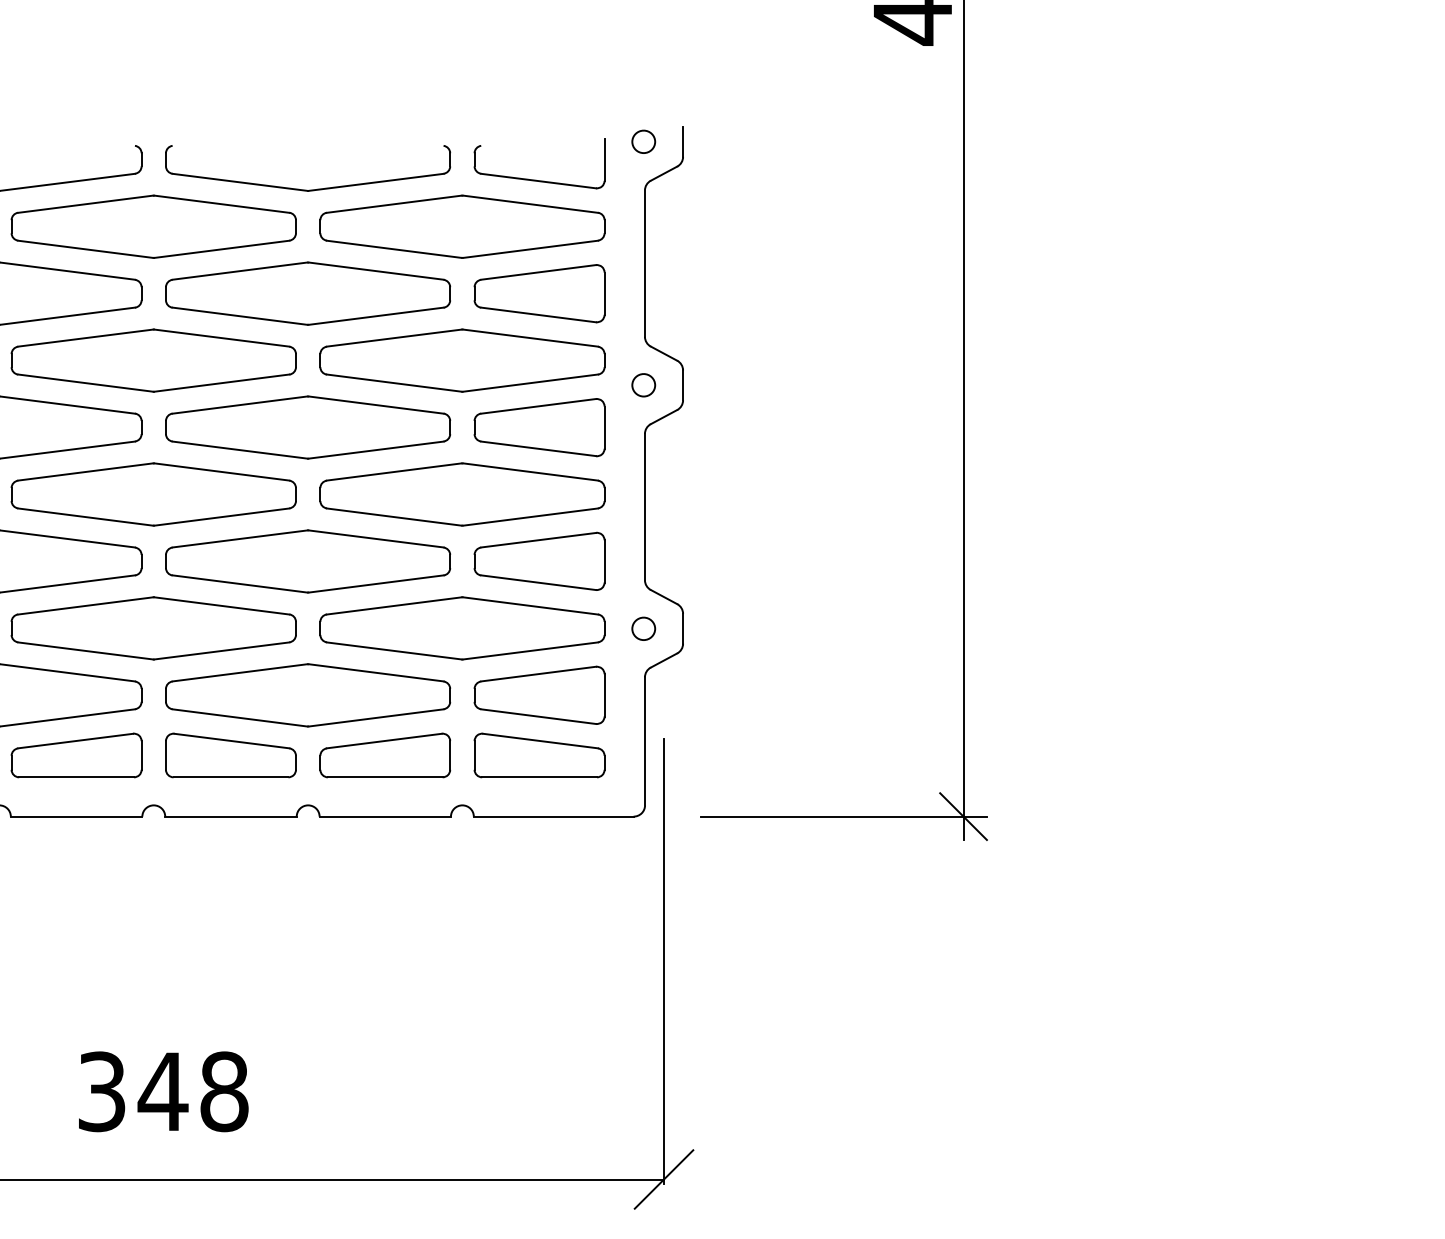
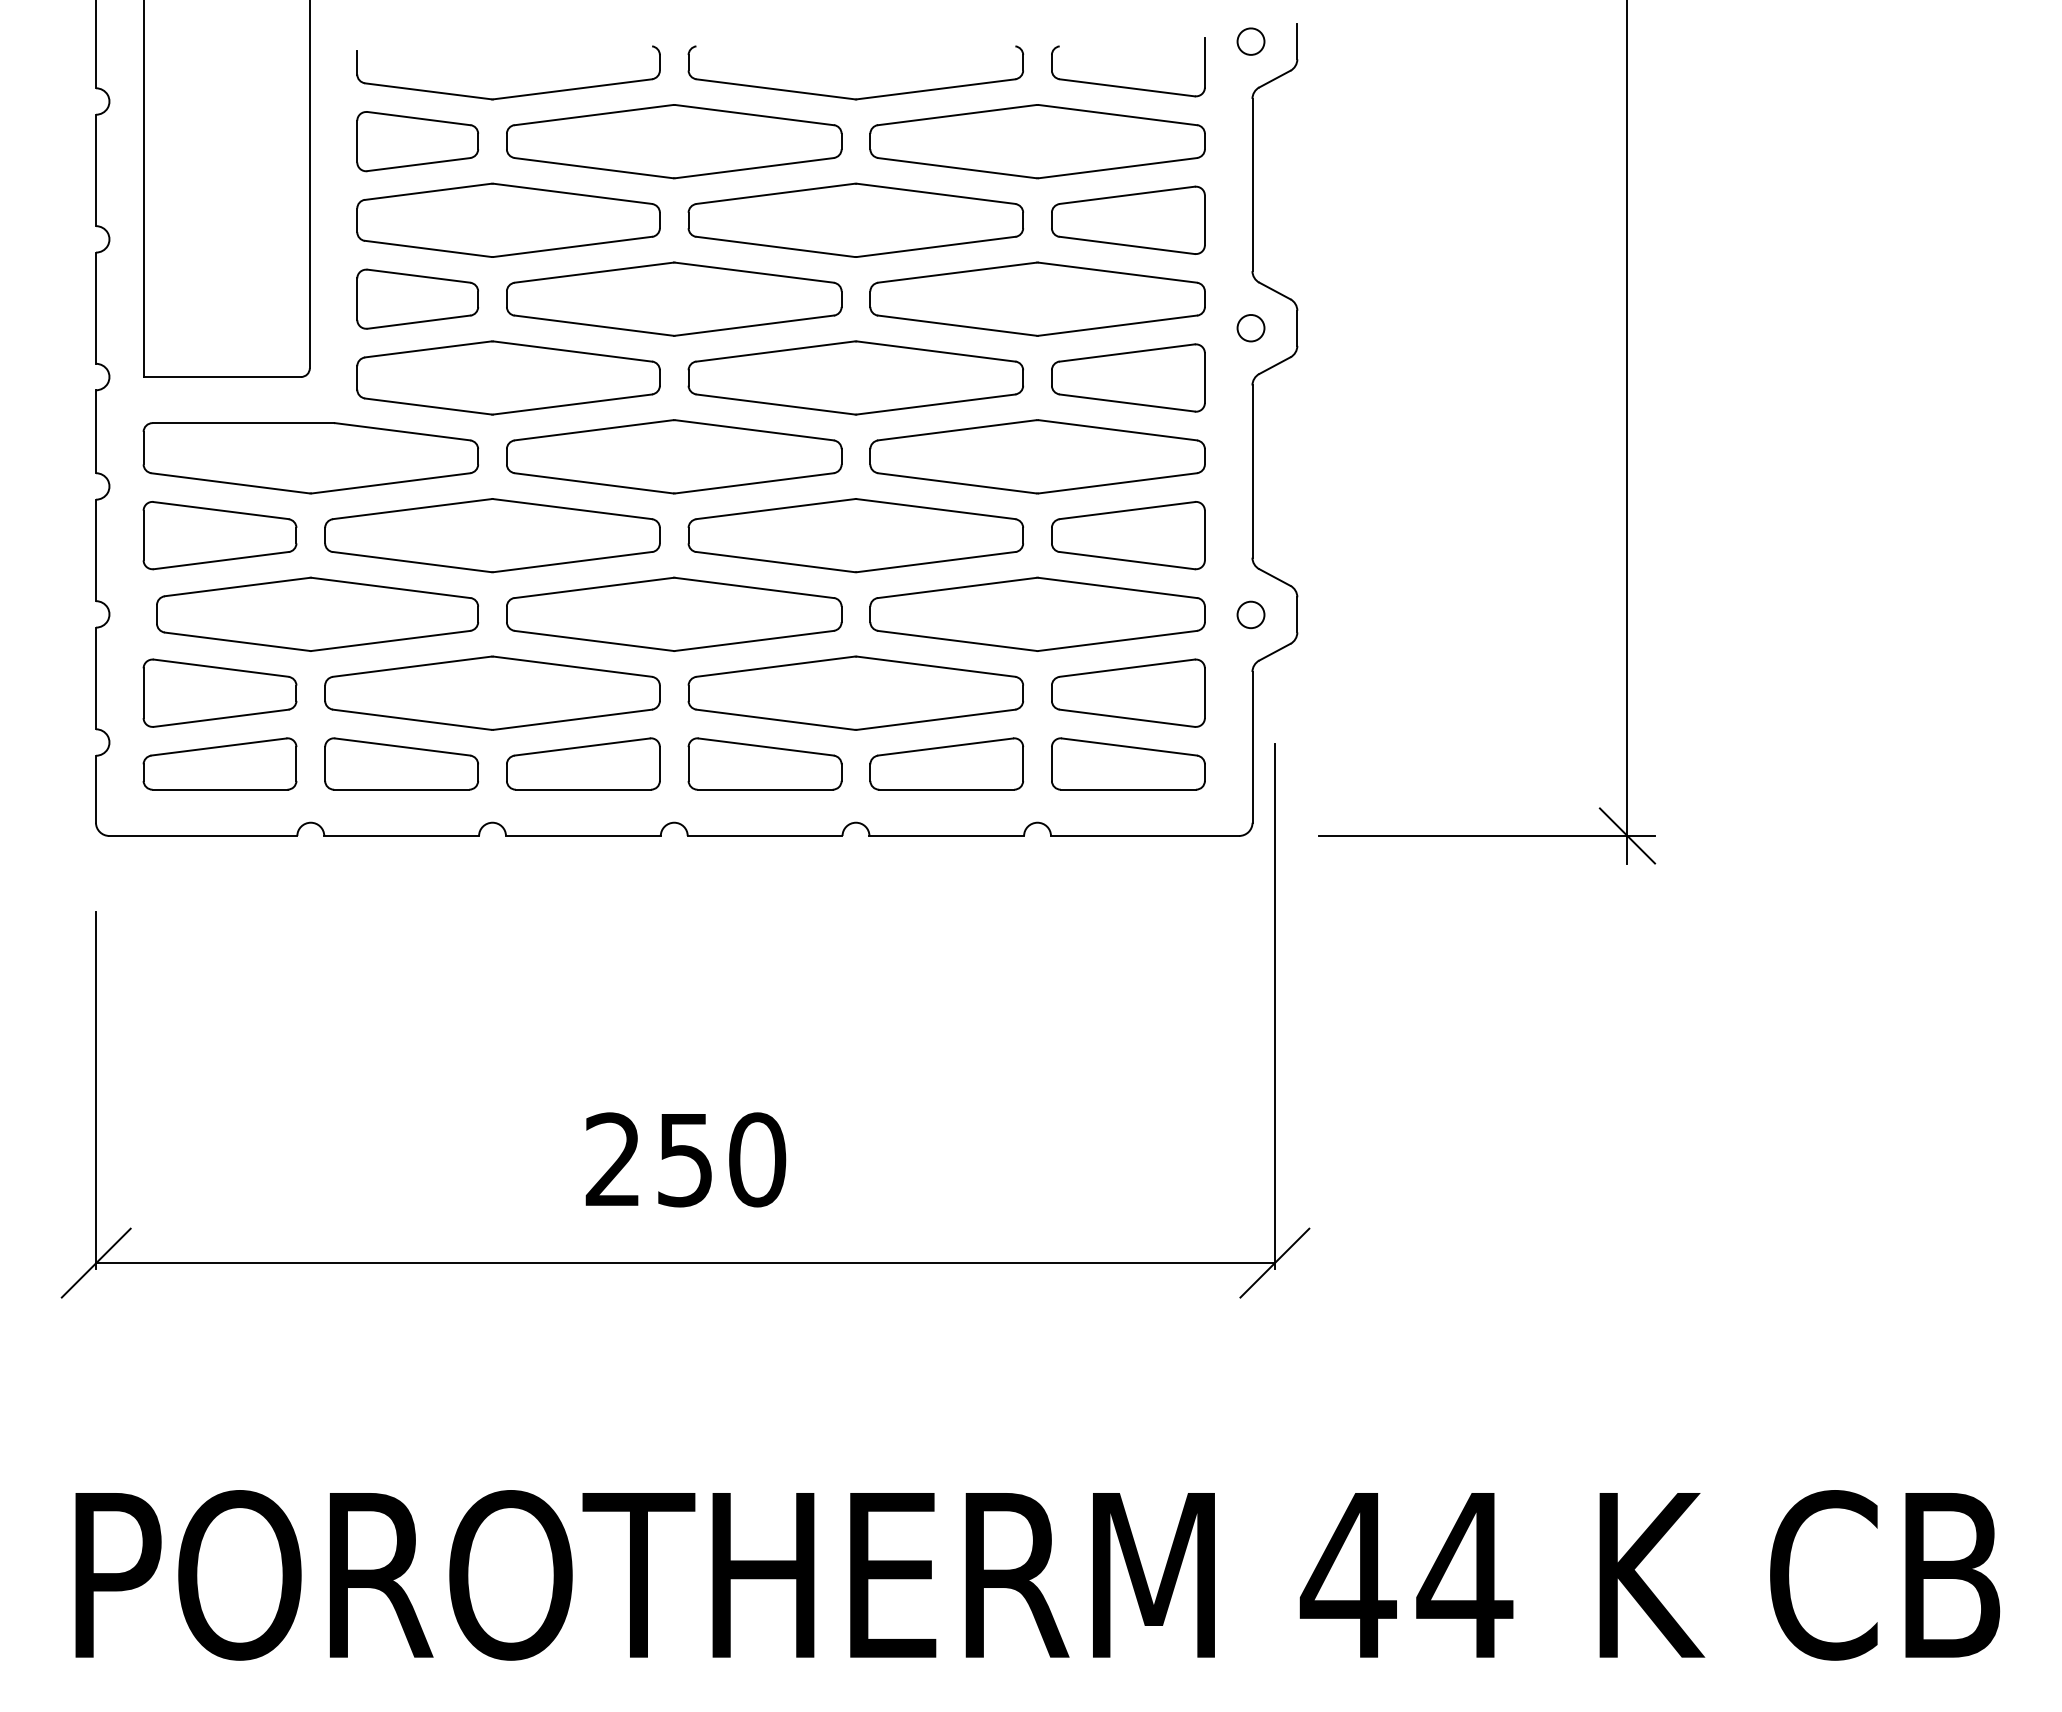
text: (163, 1091) -> (685, 1159), 348 -> 250

